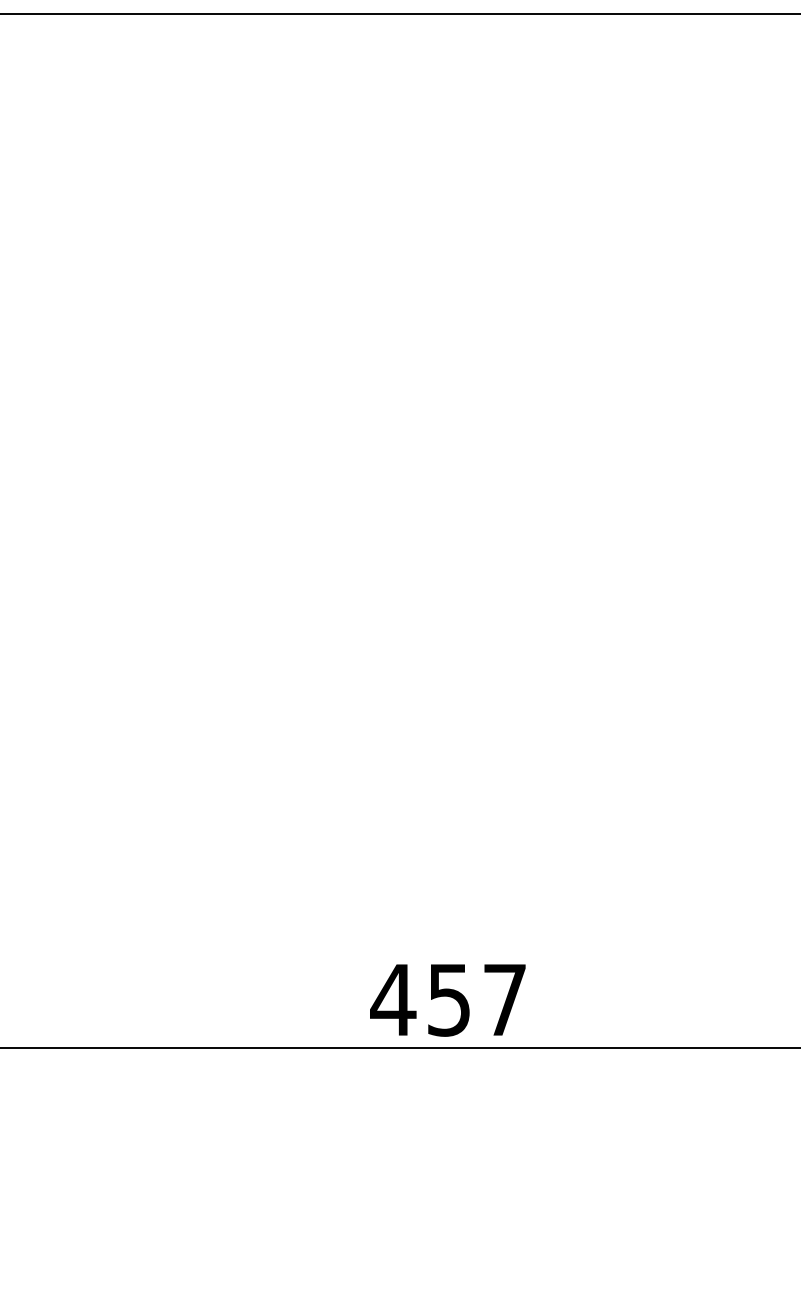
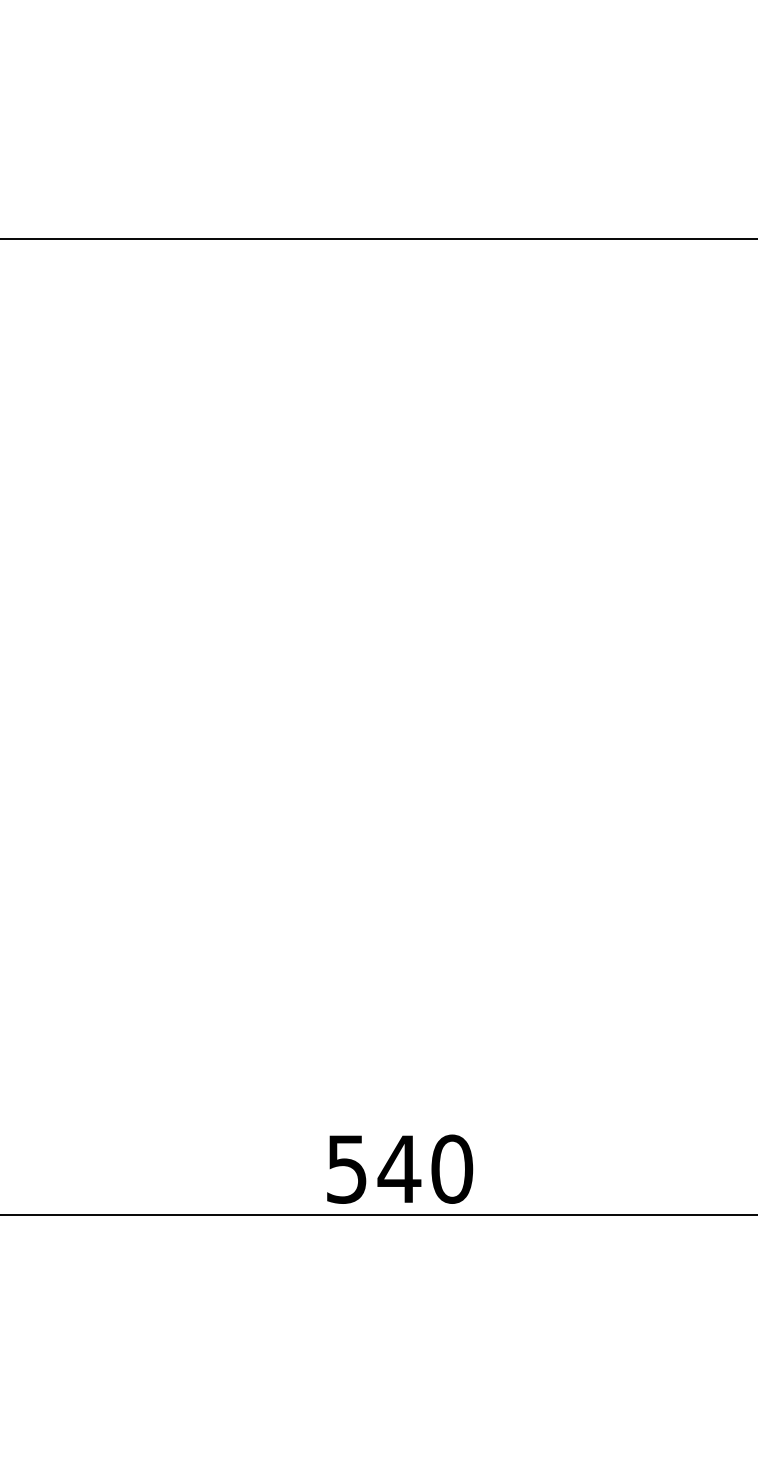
text: (448, 999) -> (398, 1168), 457 -> 540

